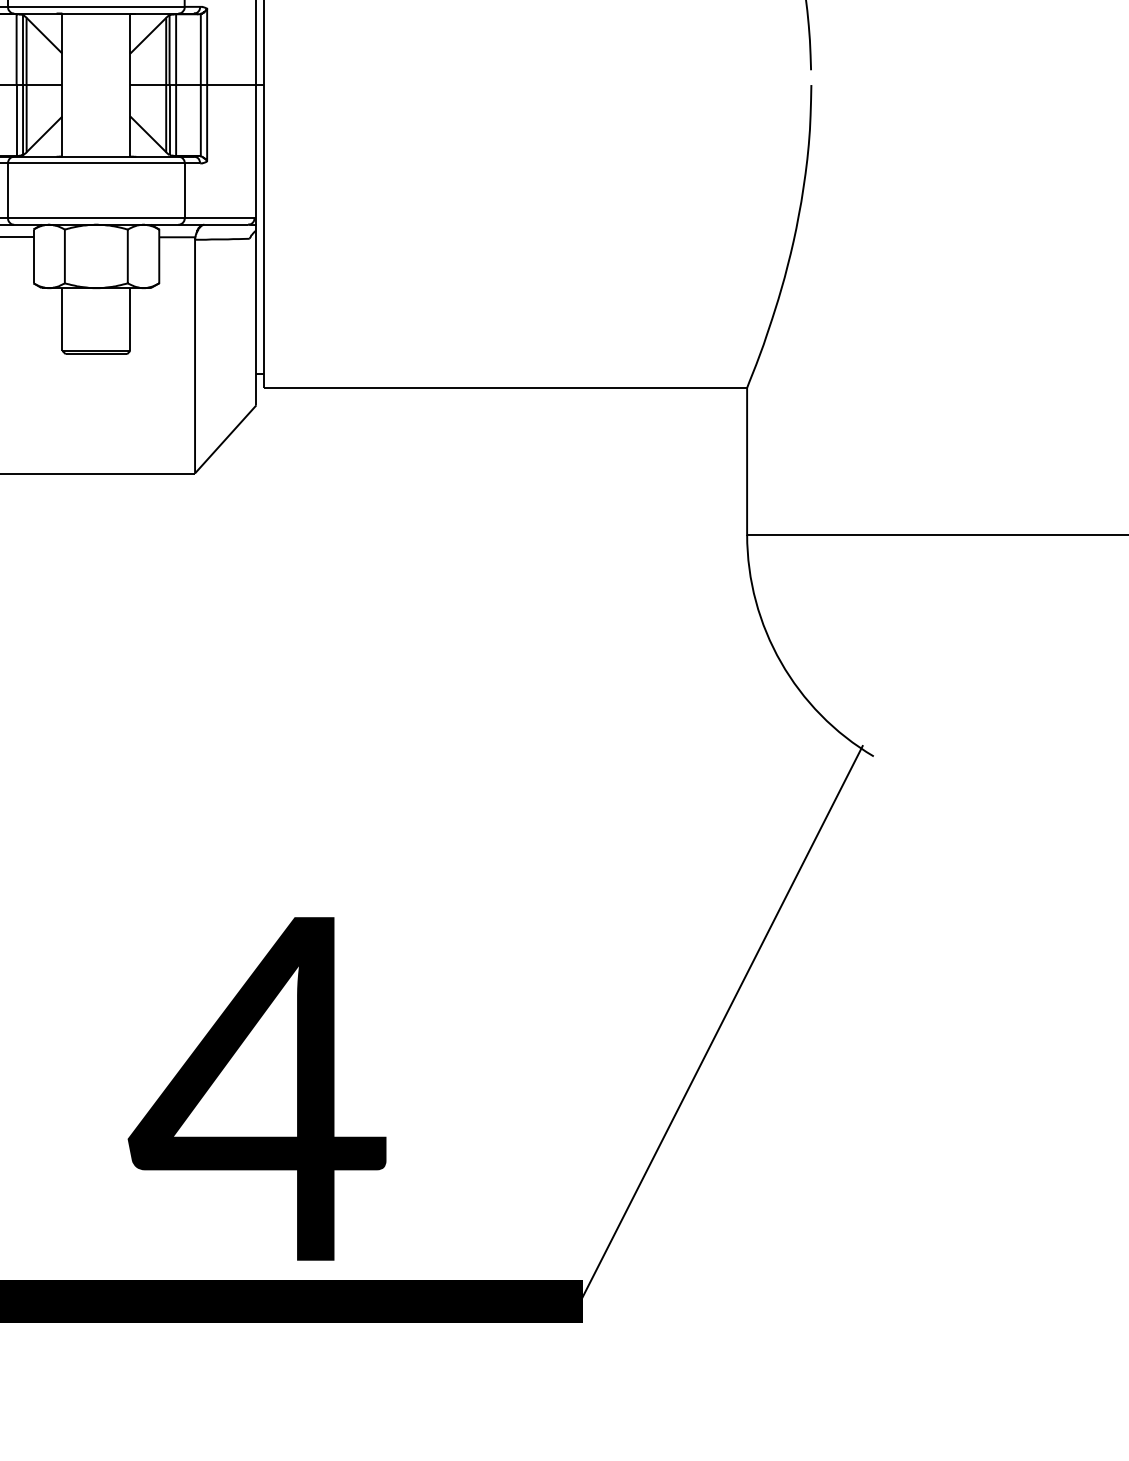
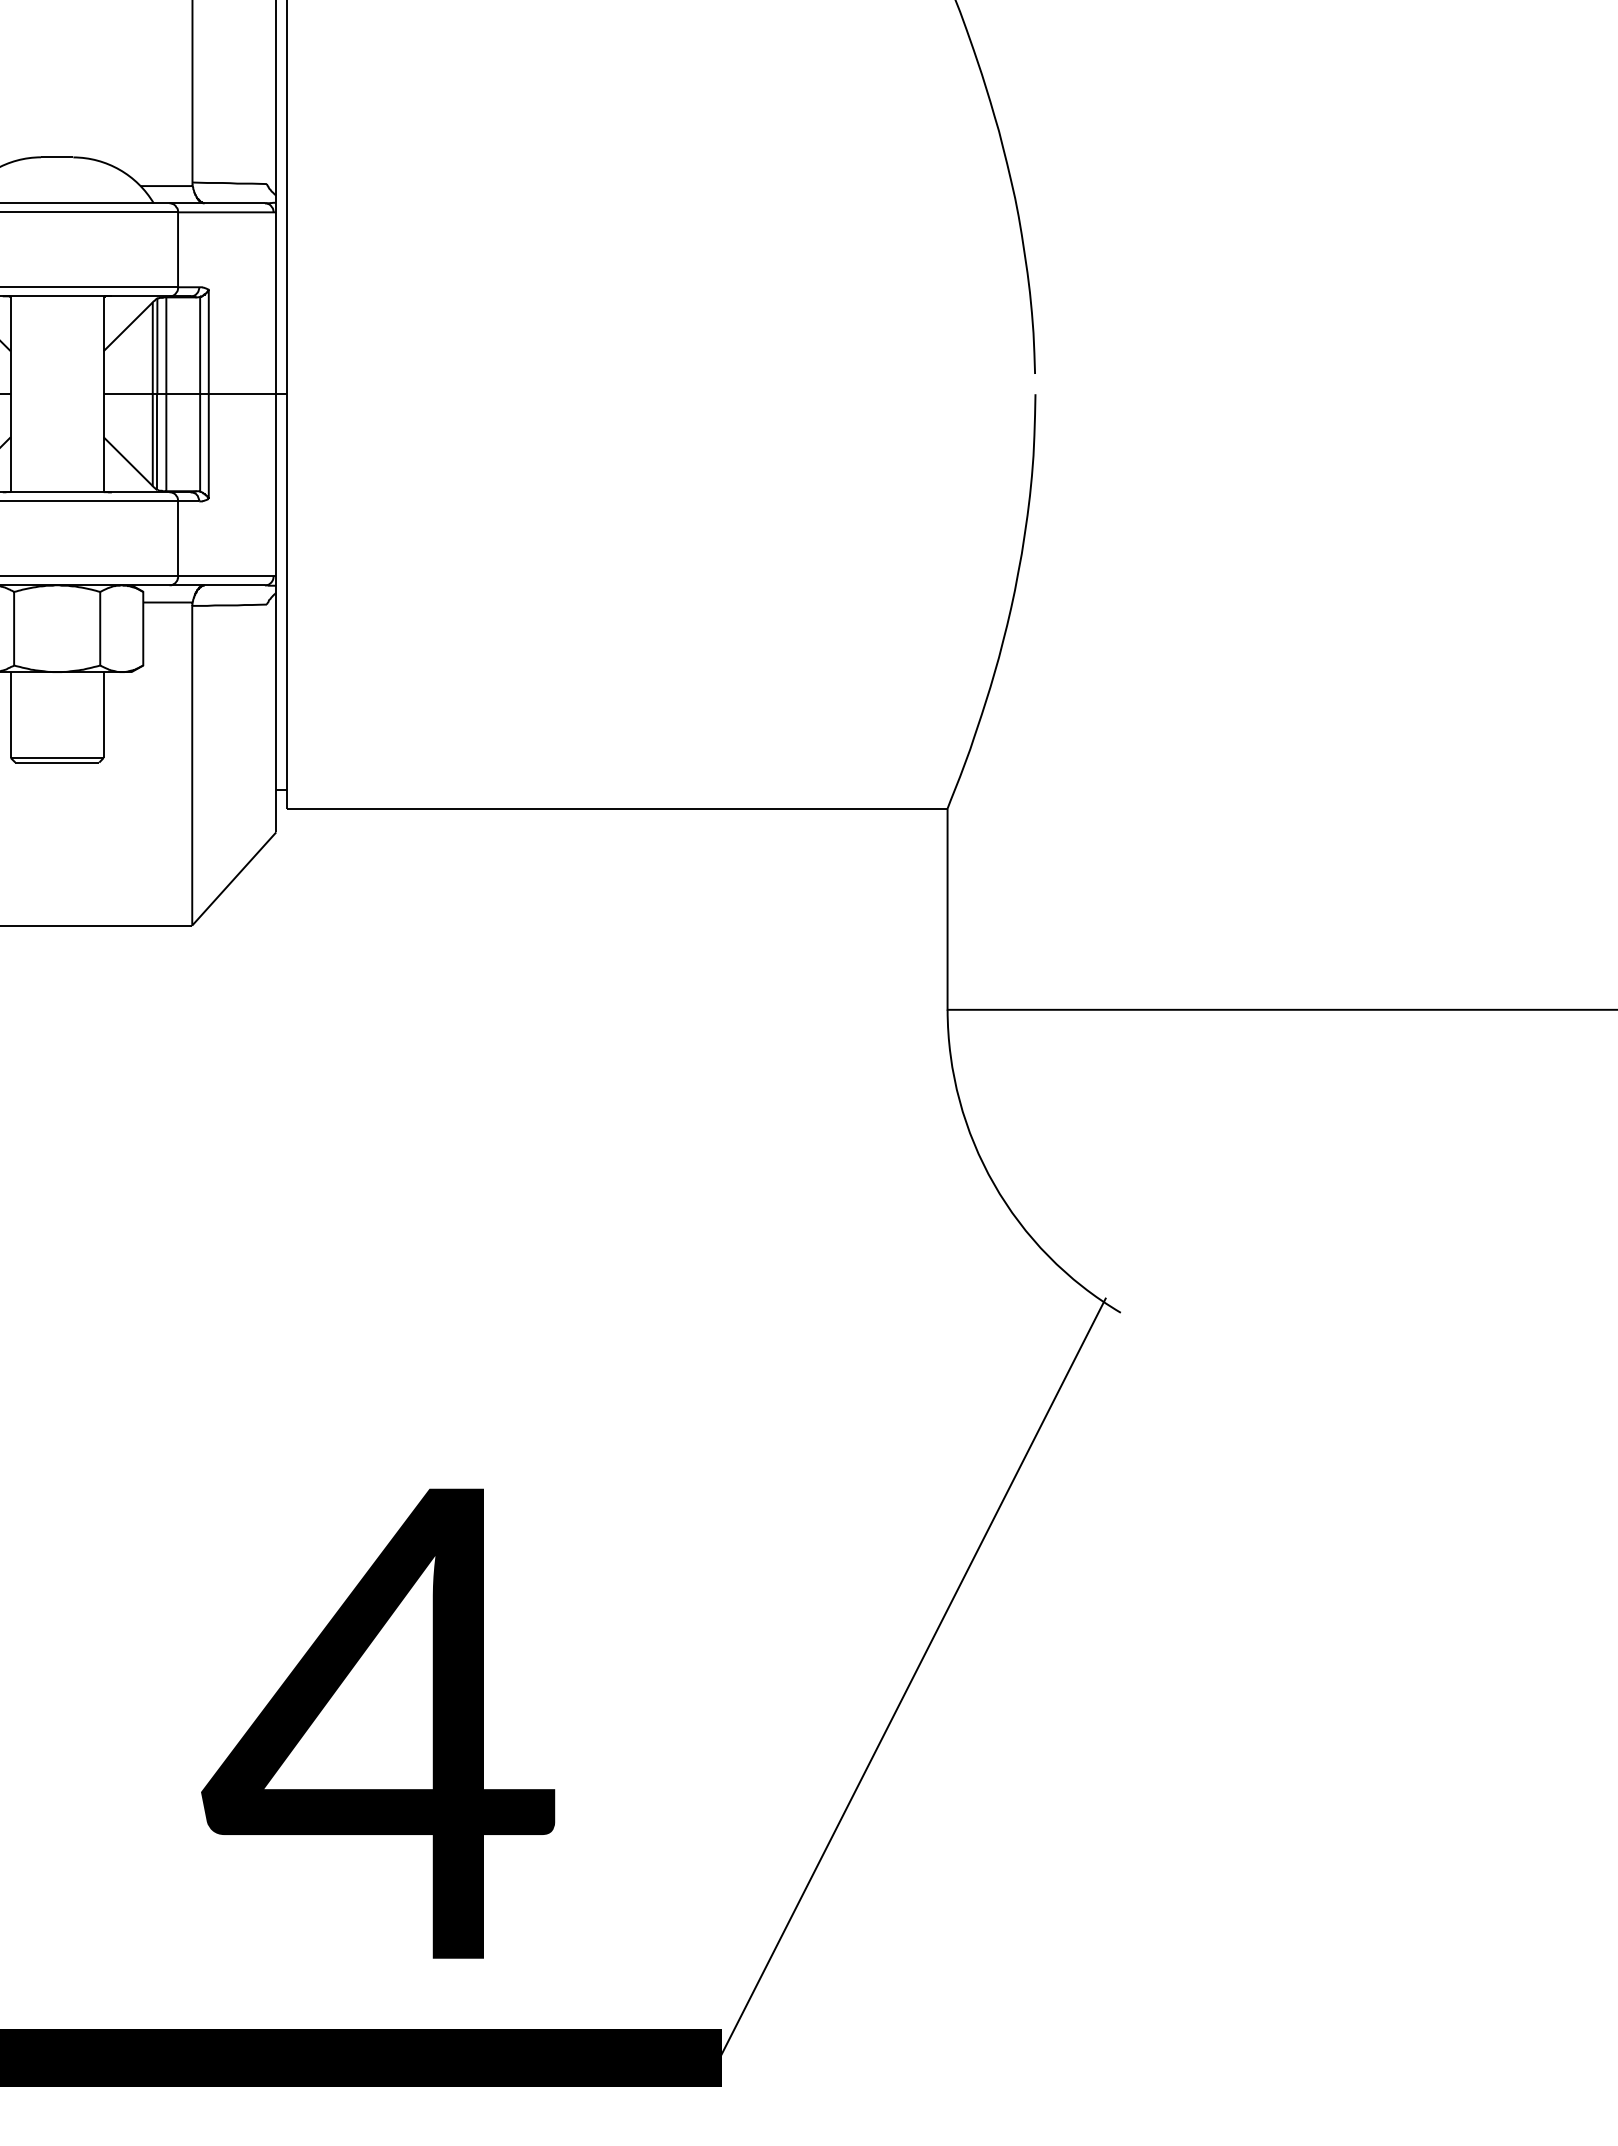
text: (257, 1088) -> (378, 1723), moved

